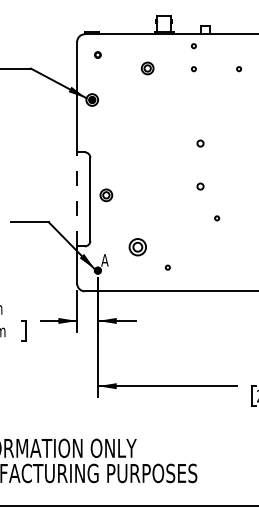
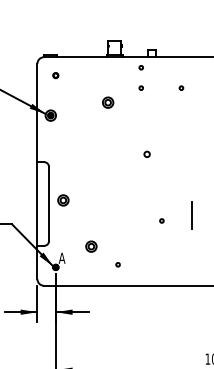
part: (147, 68) -> (107, 102), moved
circle: (200, 186) -> (147, 192), removed
line: (77, 198) -> (37, 203), dashed -> solid
line: (251, 212) -> (192, 215), added
part: (137, 247) -> (91, 246), size x0.71

